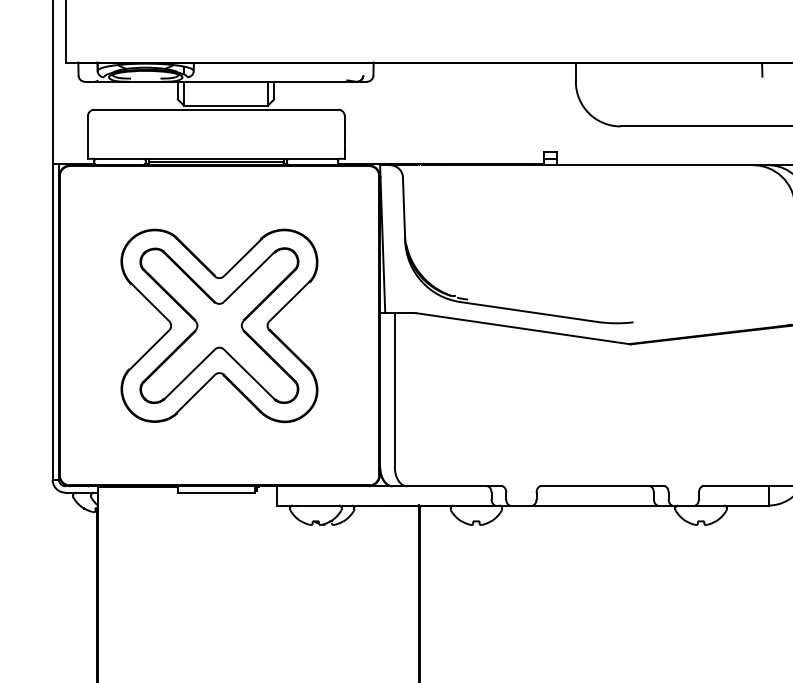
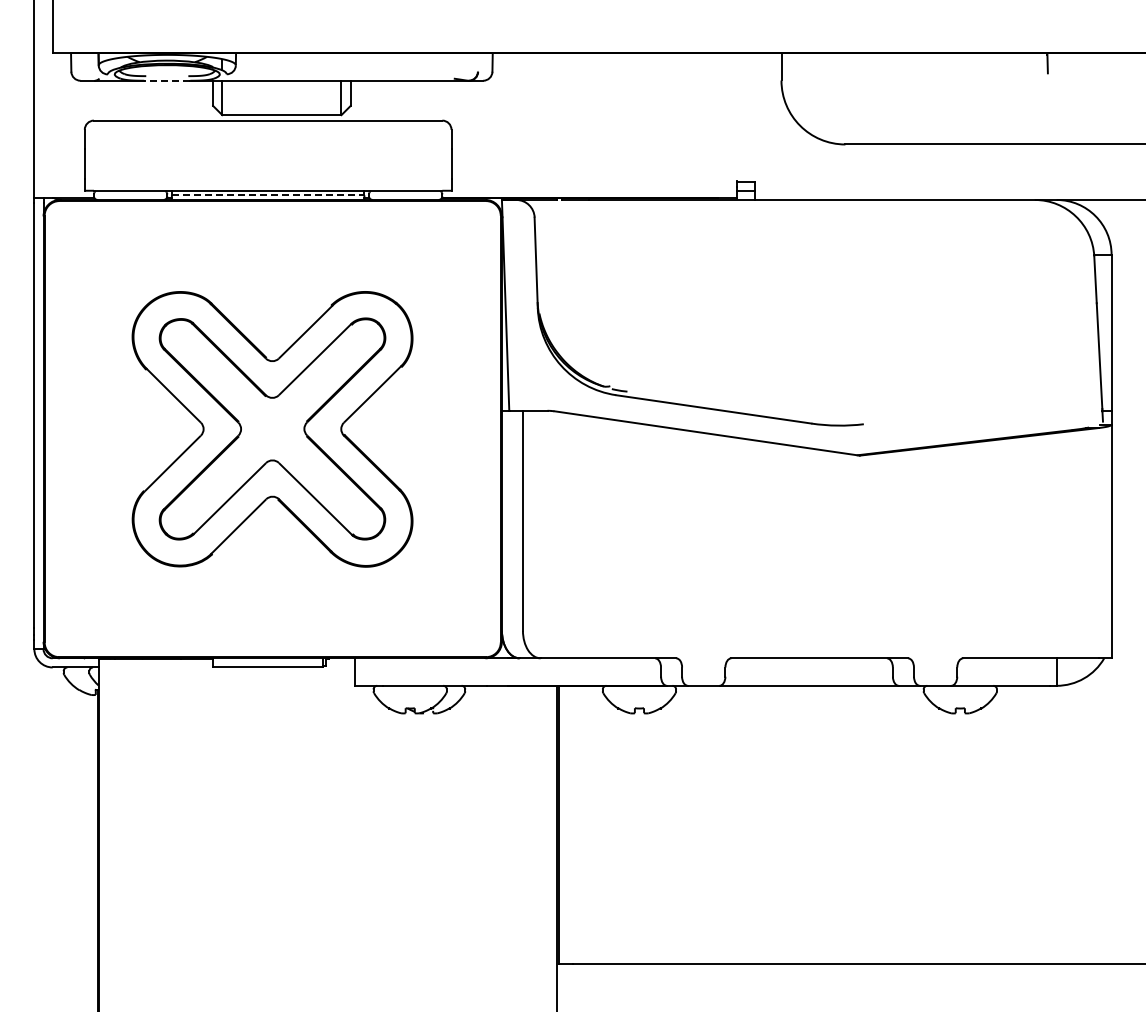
line: (145, 81) -> (166, 80), solid -> dashed
line: (216, 162) -> (268, 195), solid -> dashed

